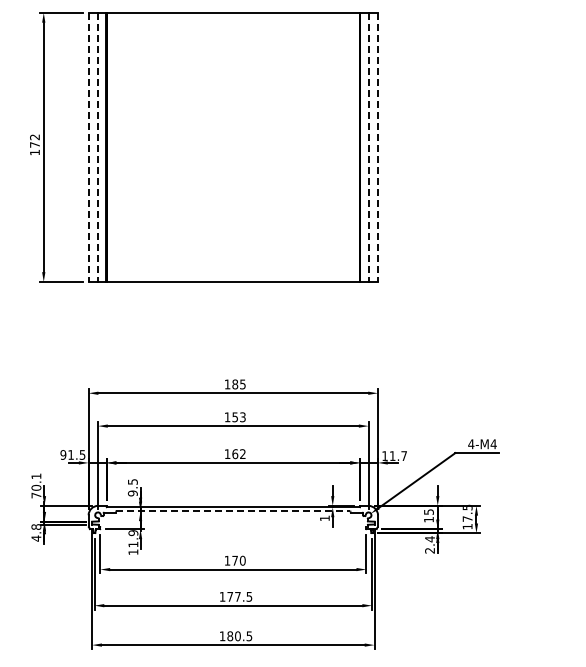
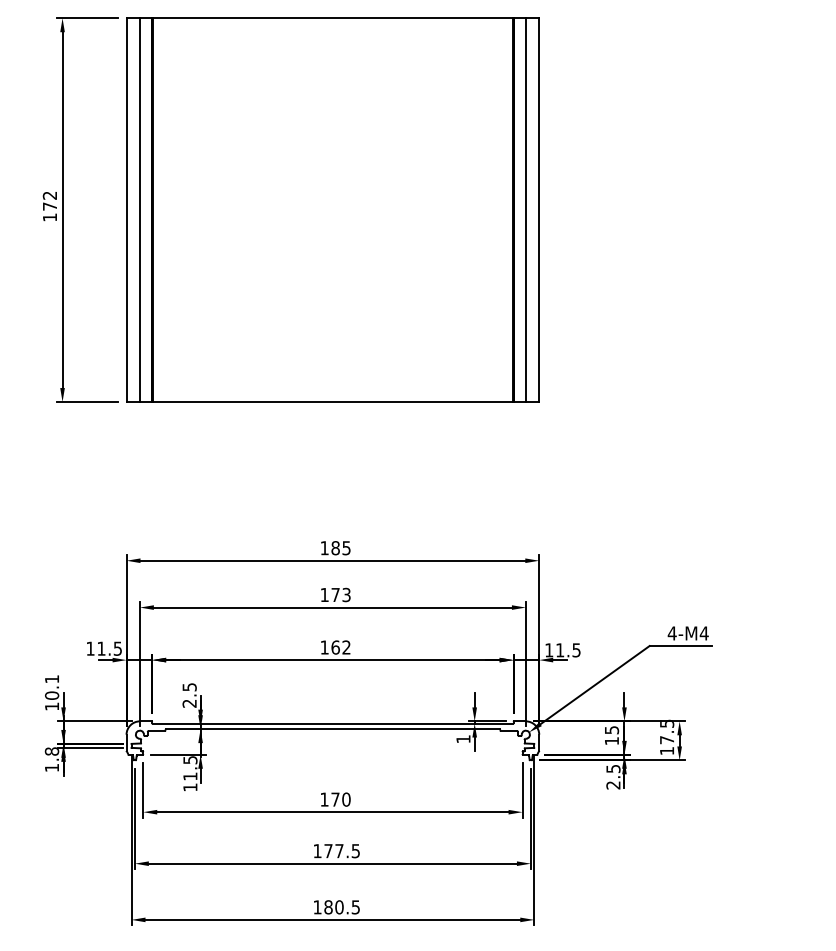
line: (88, 147) -> (126, 210), dashed -> solid
line: (98, 147) -> (140, 210), dashed -> solid
line: (368, 147) -> (525, 210), dashed -> solid
line: (378, 147) -> (539, 210), dashed -> solid
text: (234, 417) -> (334, 595), 153 -> 173
text: (63, 454) -> (90, 648), 91.5 -> 11.5
text: (403, 456) -> (575, 650), 11.7 -> 11.5
text: (132, 493) -> (189, 703), 9.5 -> 2.5
text: (36, 495) -> (52, 706), 70.1 -> 10.1
line: (233, 511) -> (333, 729), dashed -> solid
text: (133, 533) -> (190, 760), 11.9 -> 11.5
text: (36, 538) -> (52, 767), 4.8 -> 1.8
text: (429, 539) -> (612, 769), 2.4 -> 2.5

